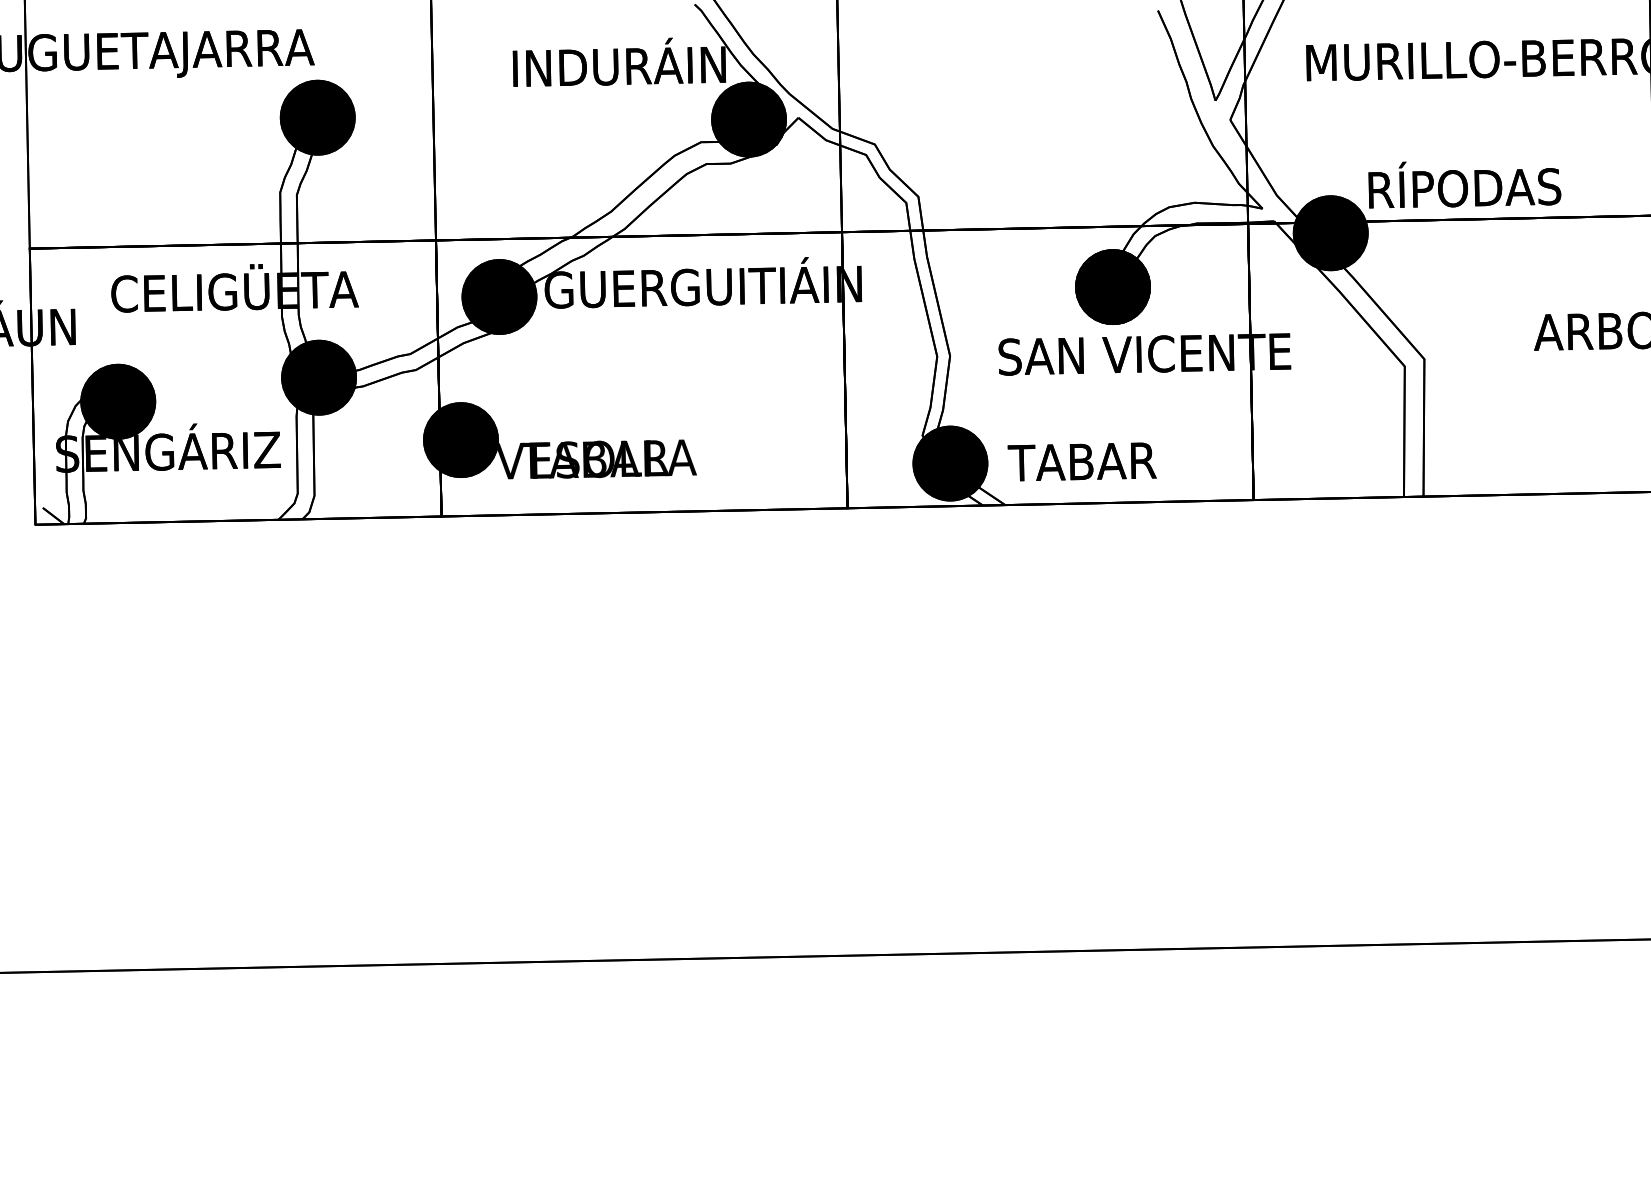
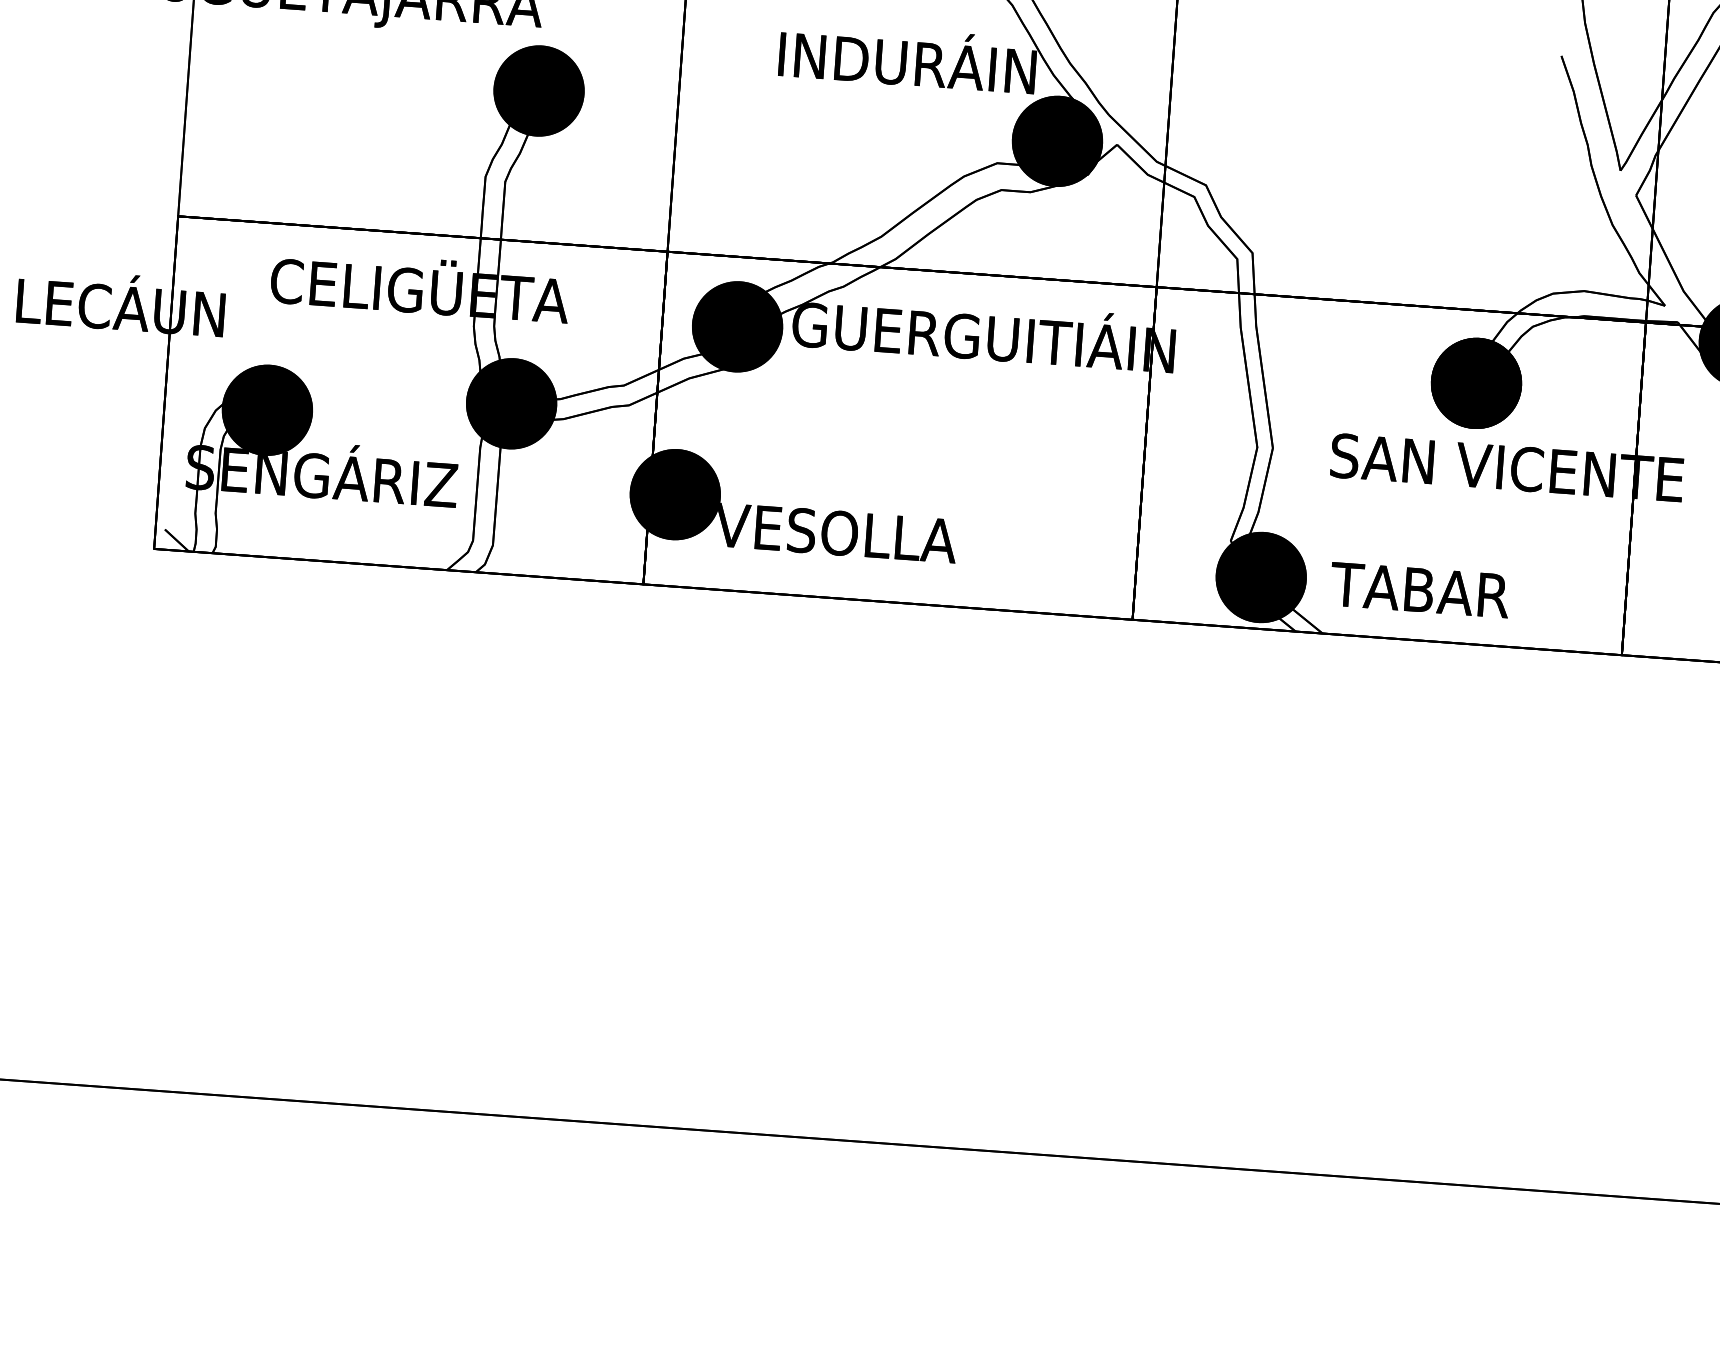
text: (597, 459) -> (837, 533), TABAR -> VESOLLA

